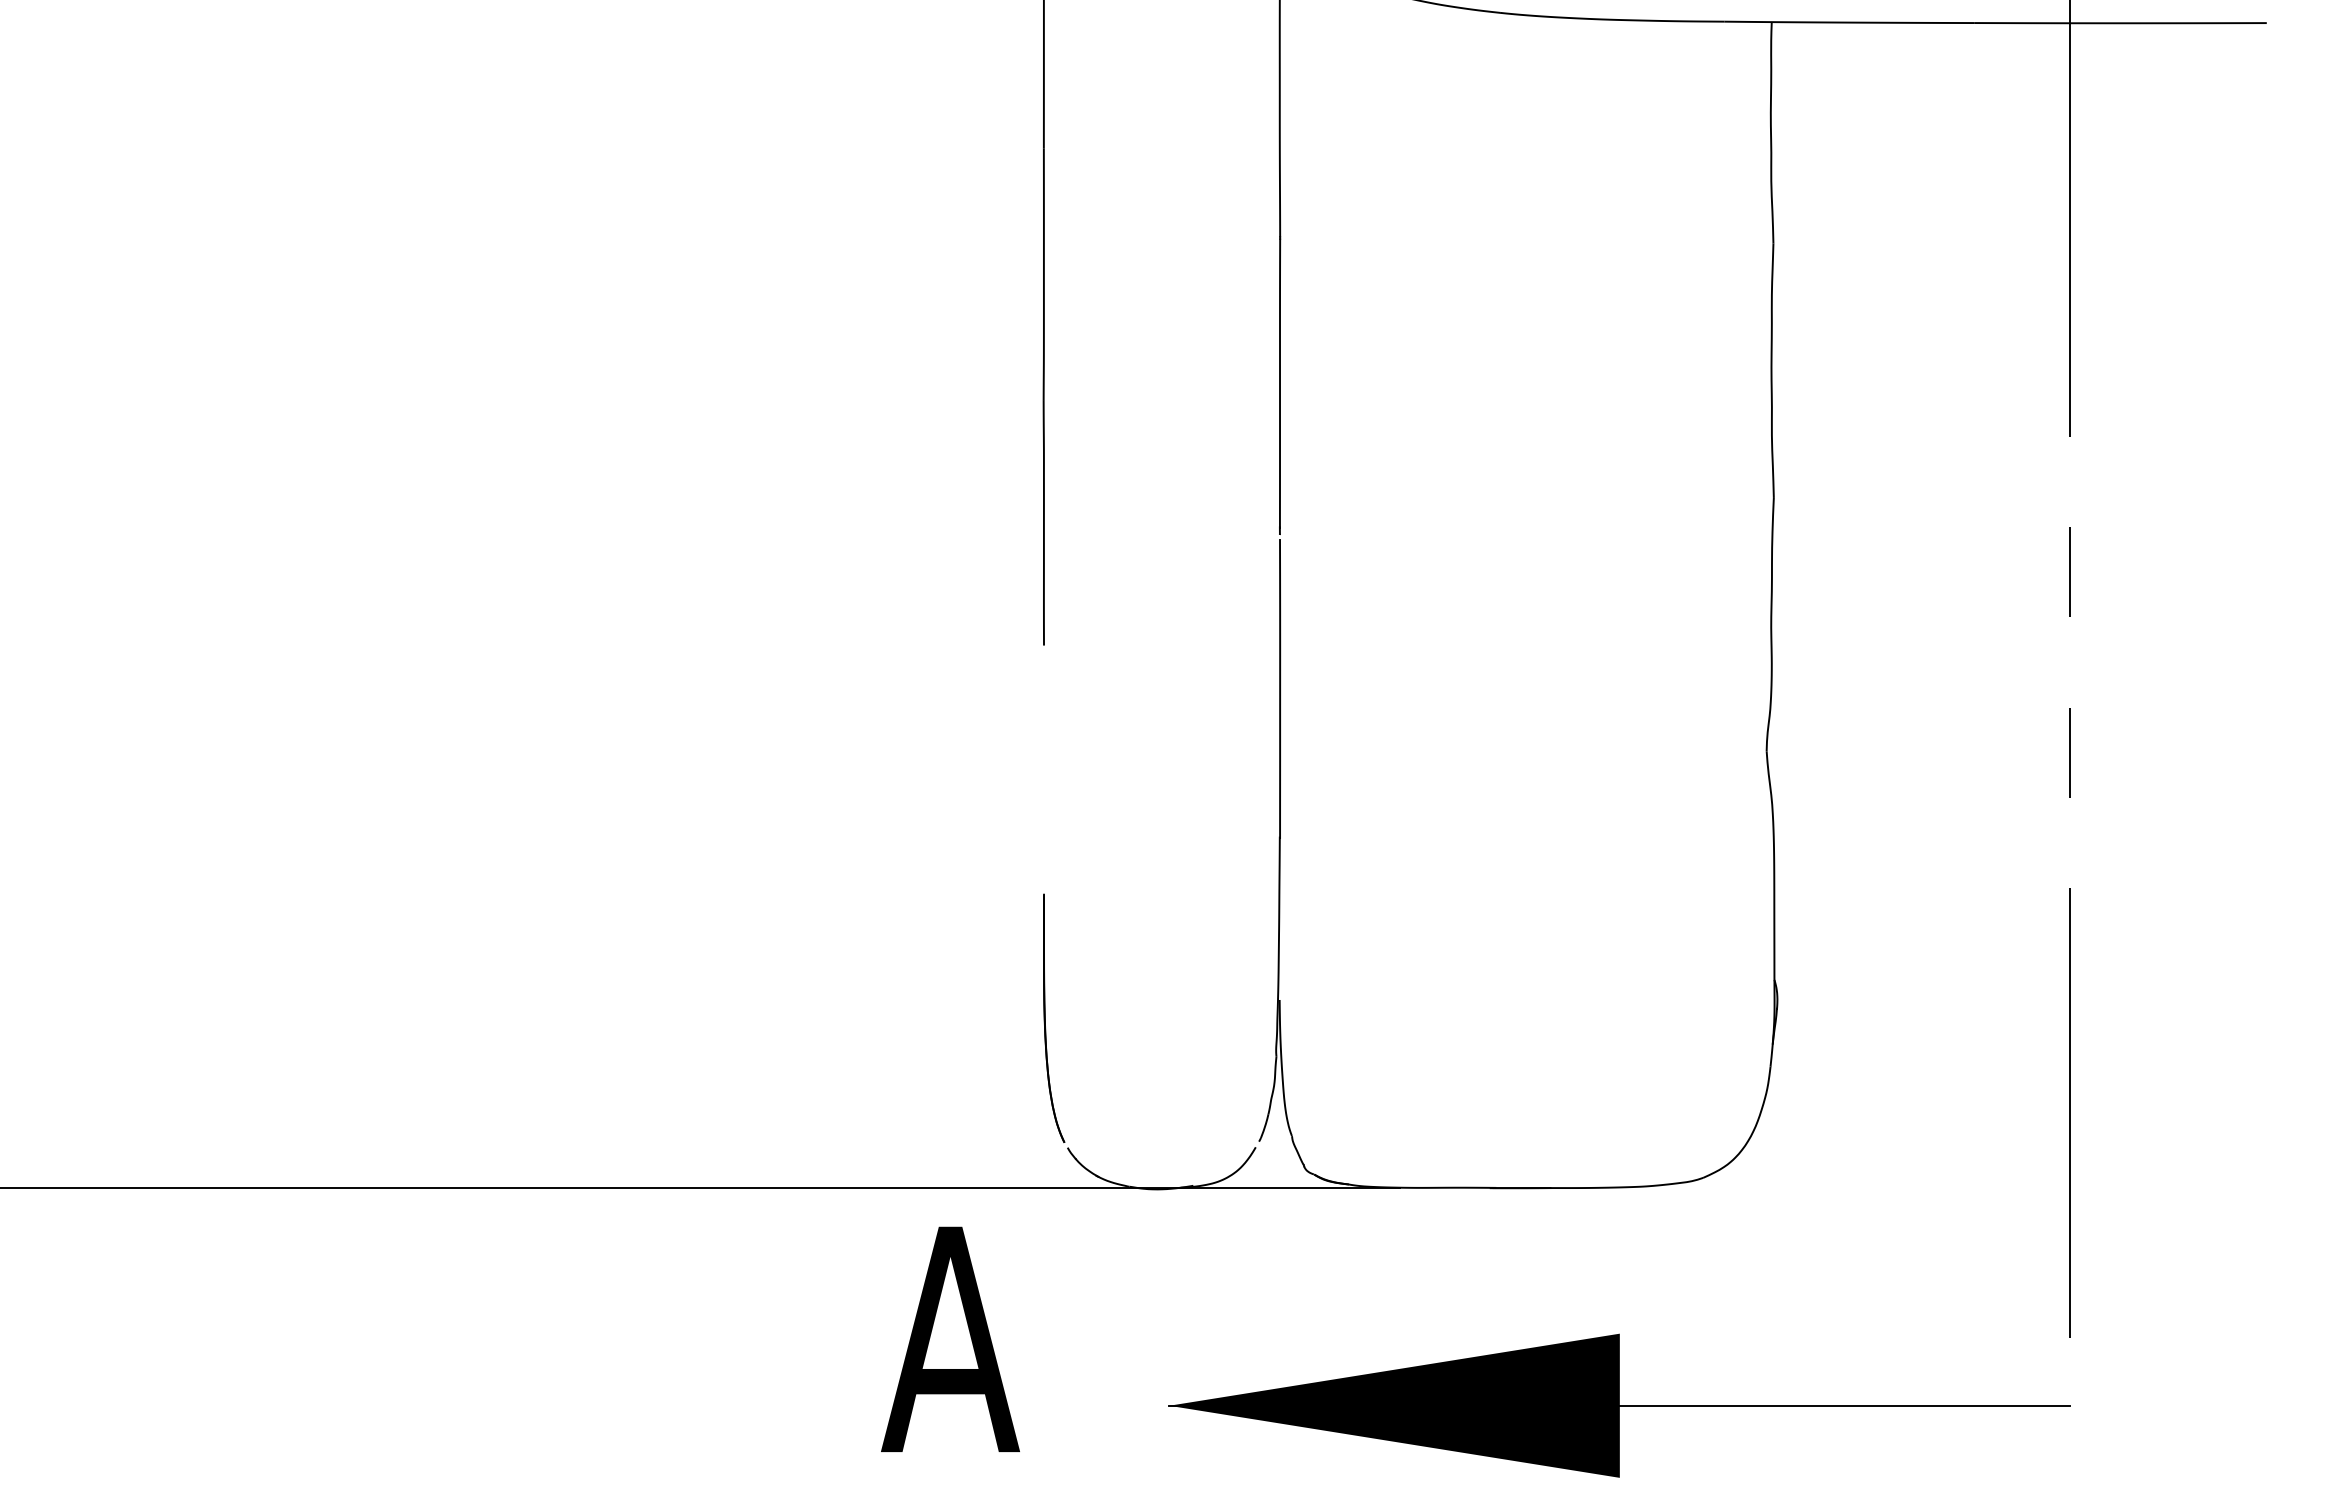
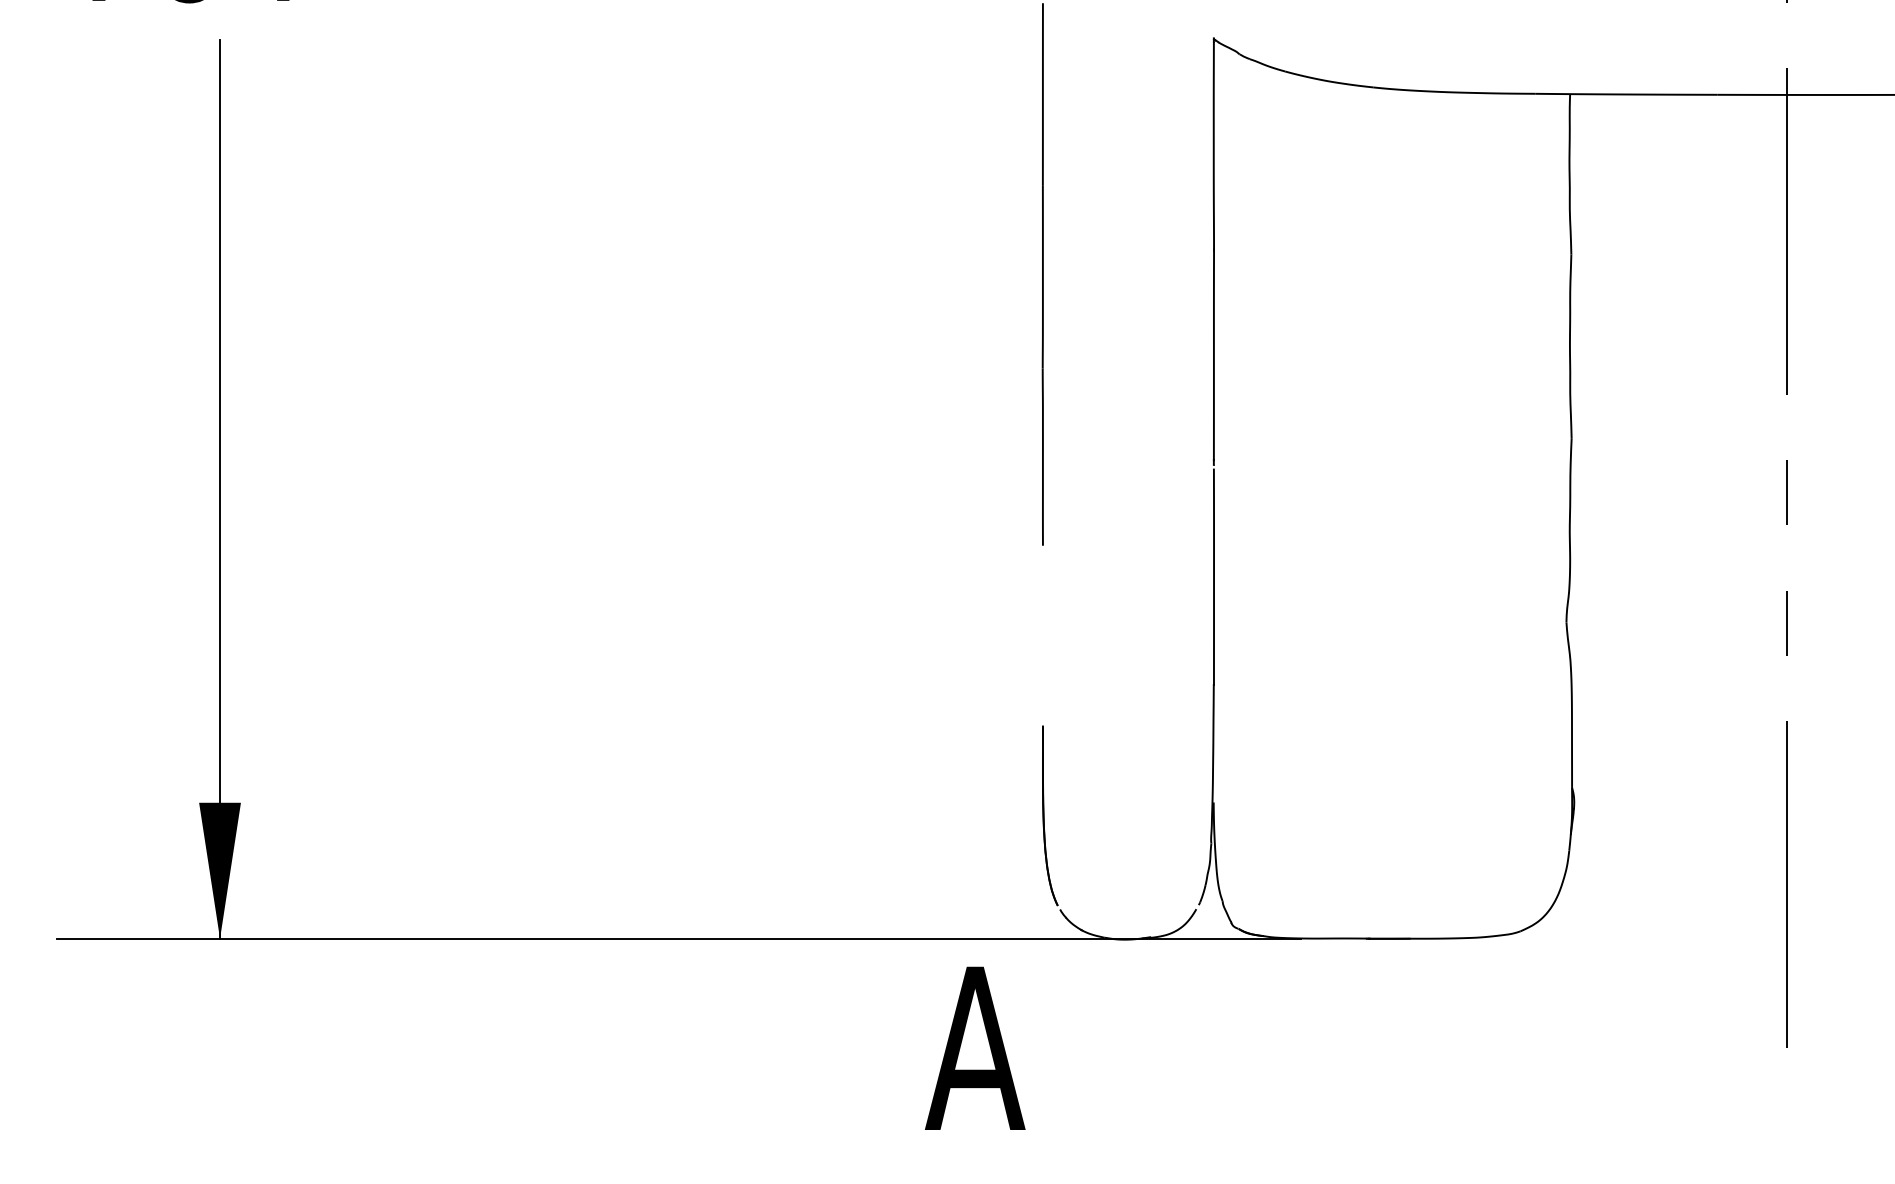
part: (1620, 1405) -> (1460, 1096), removed

